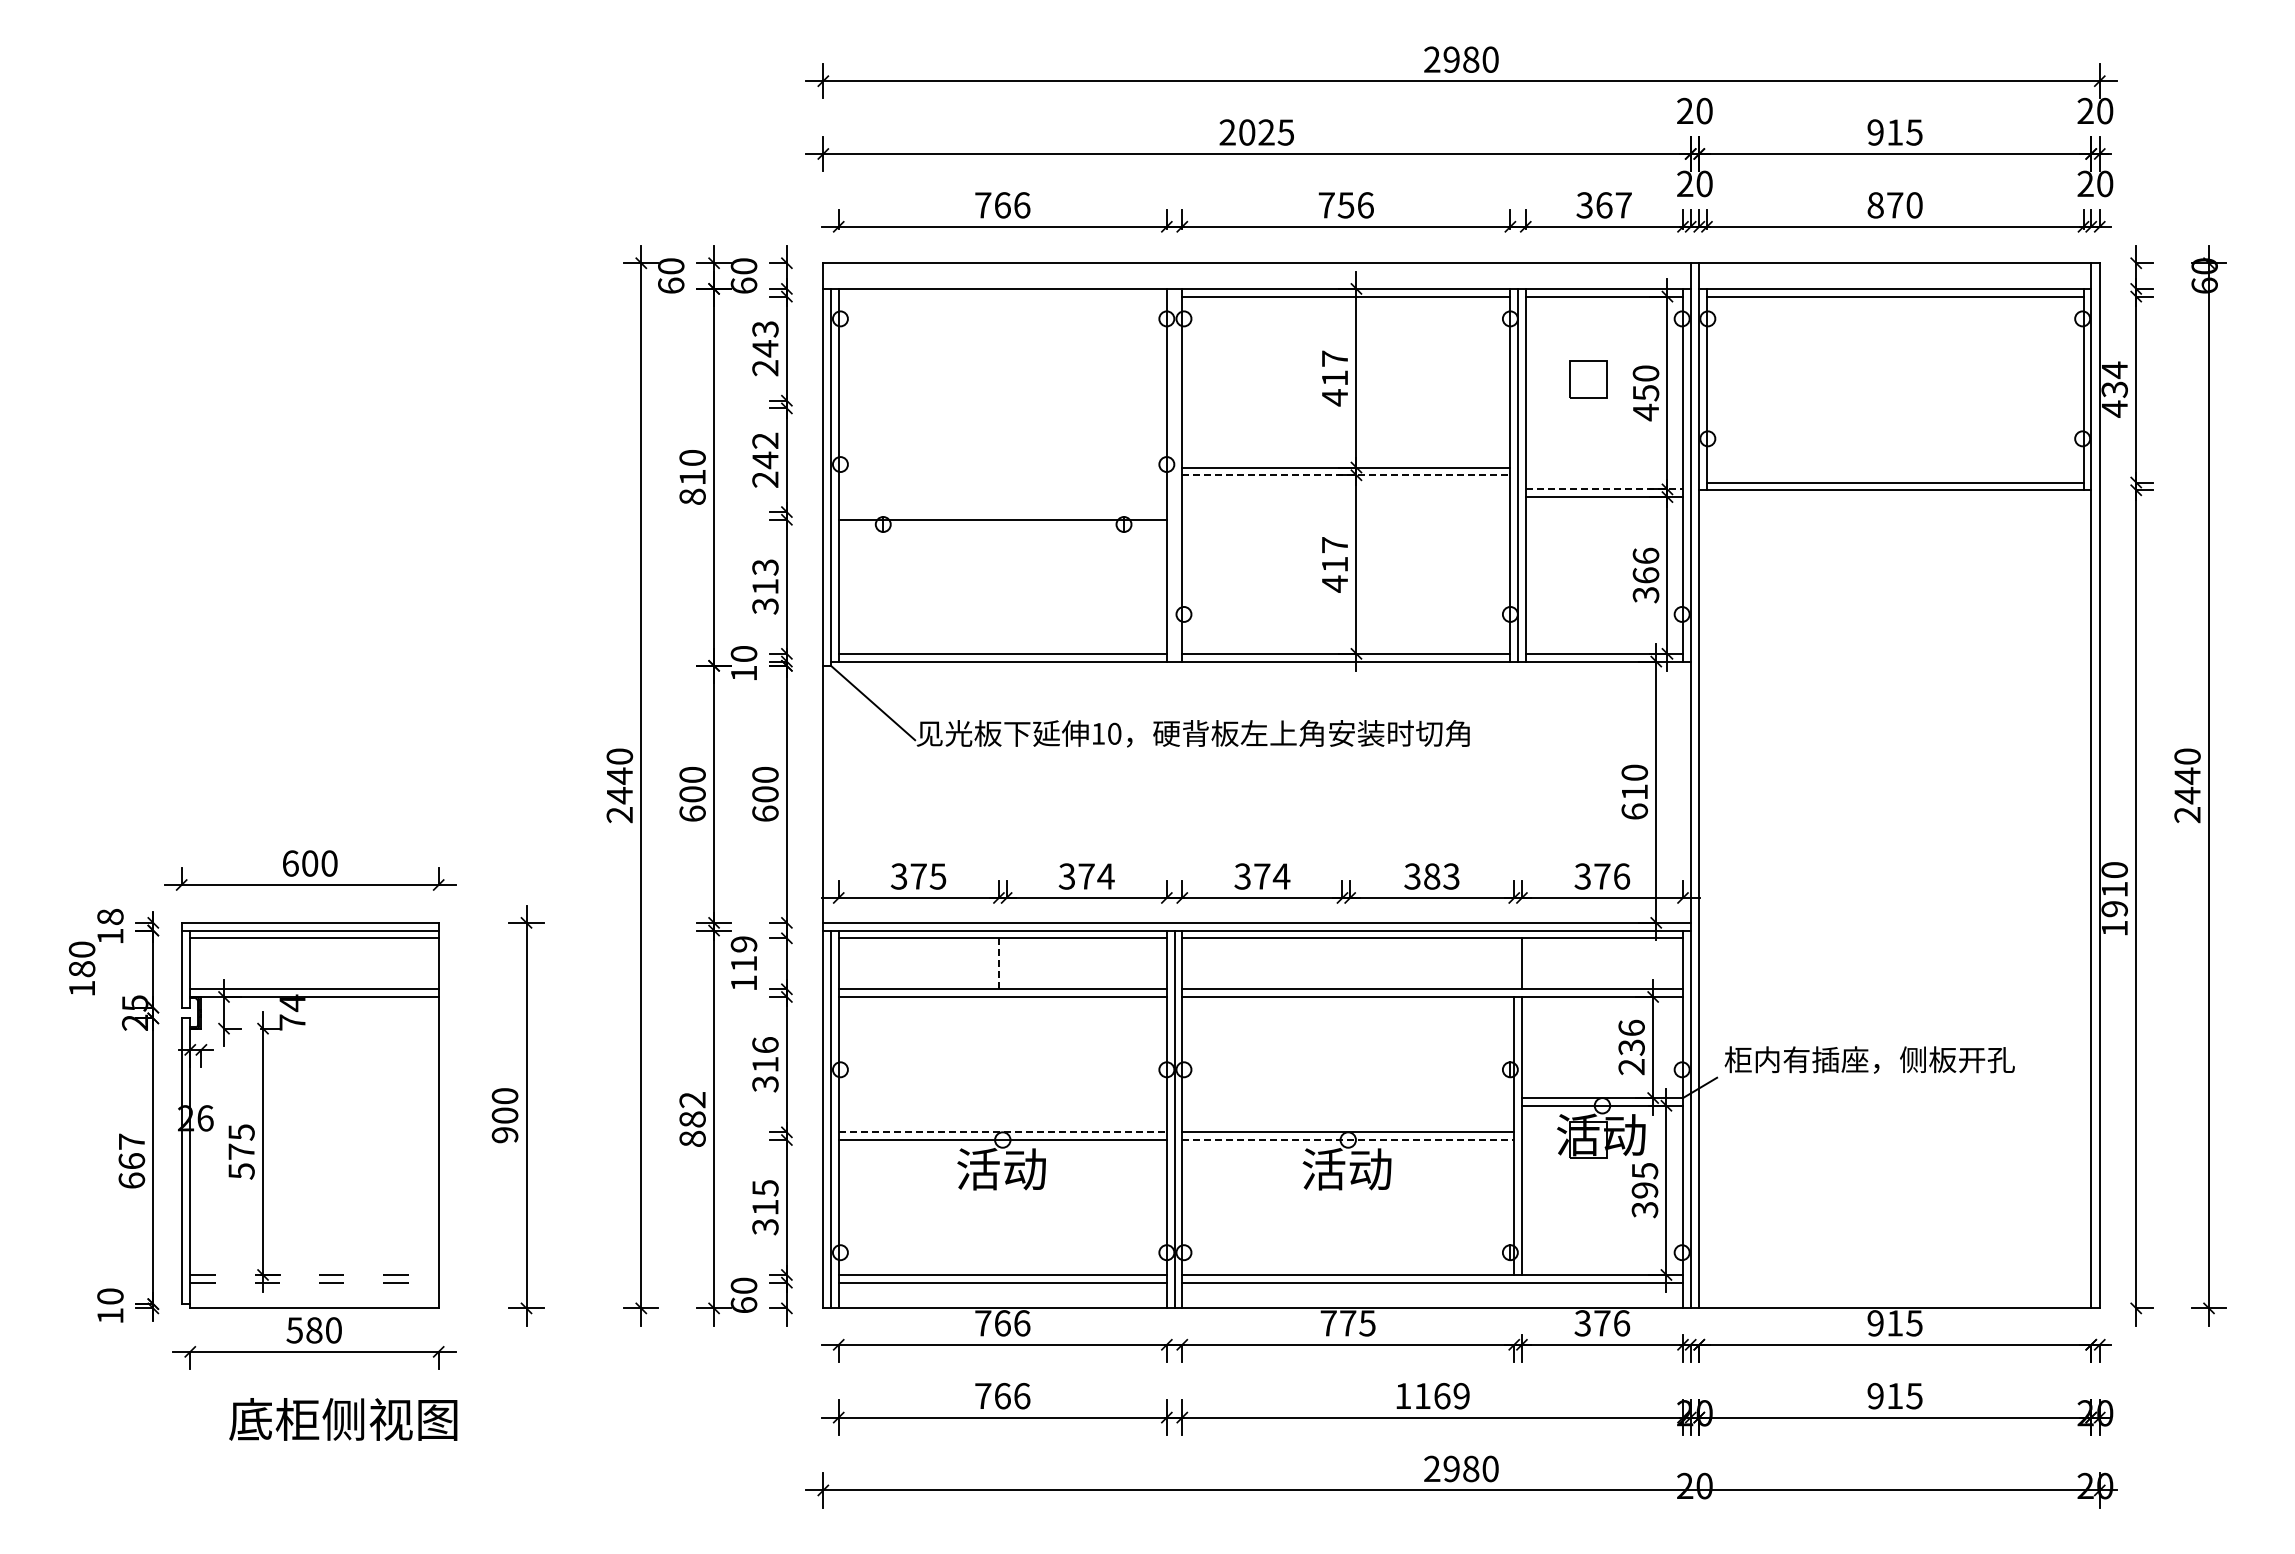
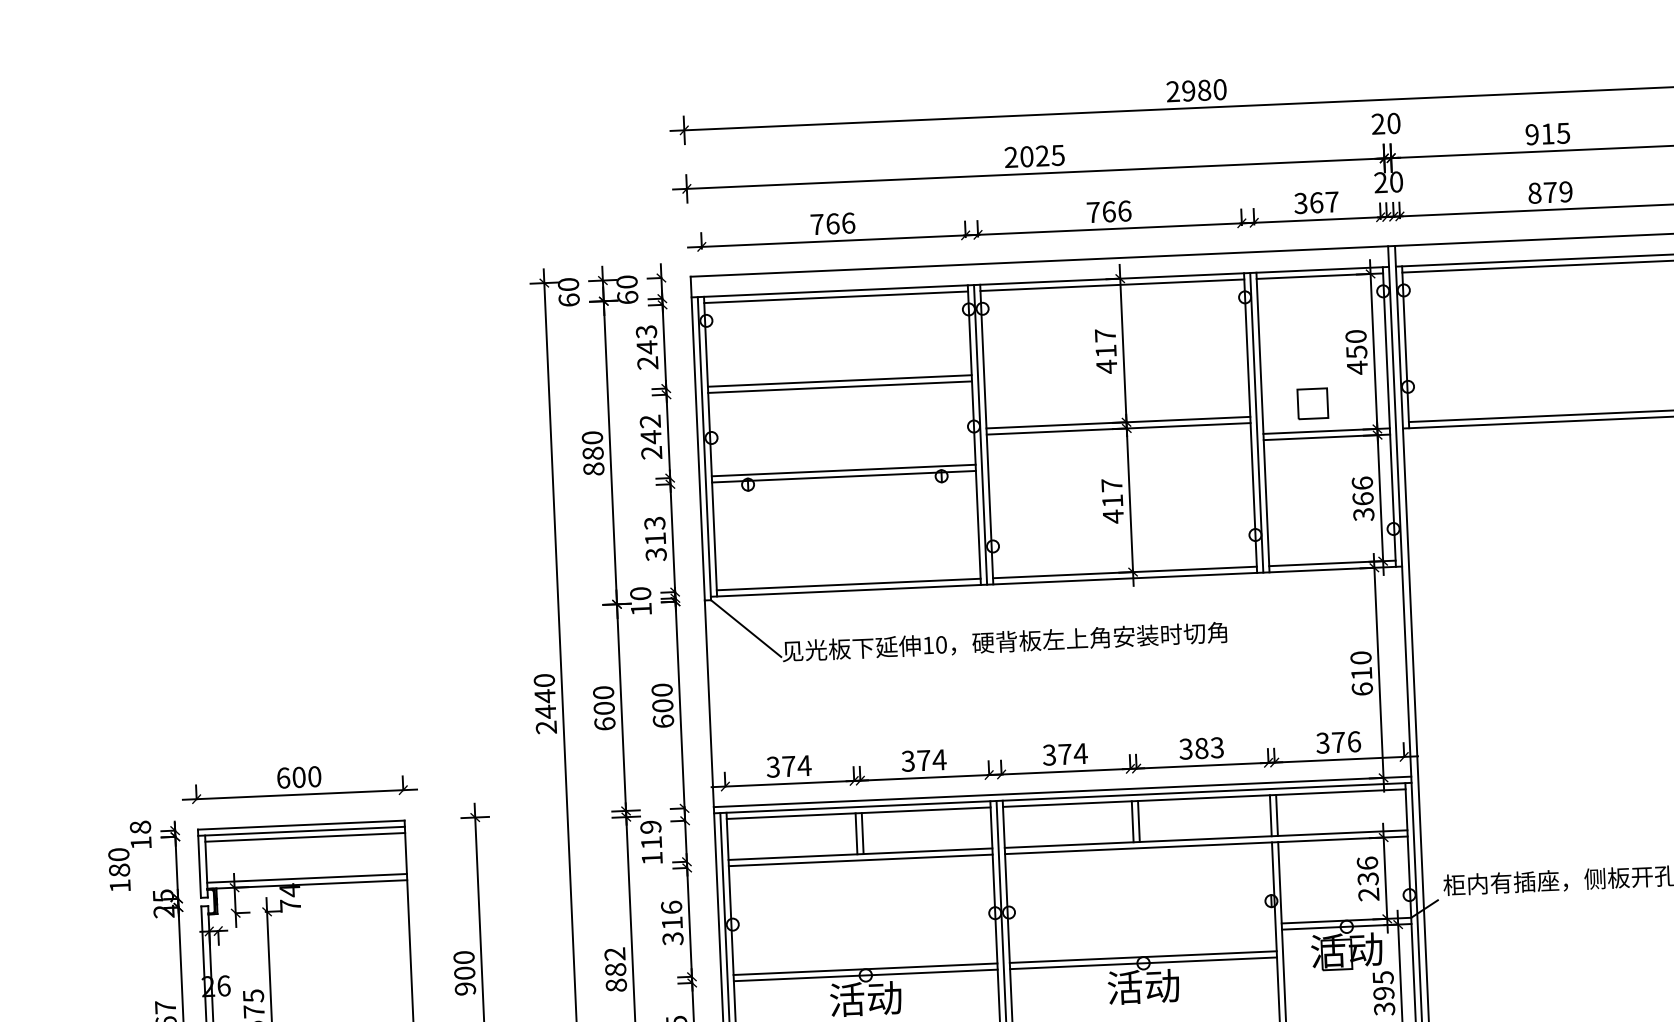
text: (1345, 205) -> (1108, 211), 756 -> 766
text: (1914, 205) -> (1566, 192), 870 -> 879
line: (1002, 296) -> (835, 297), added
part: (1588, 379) -> (1312, 403), moved
line: (1002, 400) -> (839, 380), added
line: (1002, 408) -> (839, 387), added
line: (1174, 474) -> (980, 434), added
line: (1346, 475) -> (1118, 429), dashed -> solid
text: (692, 477) -> (593, 453), 810 -> 880
line: (1604, 489) -> (1326, 431), dashed -> solid
line: (1002, 512) -> (843, 470), added
text: (937, 876) -> (804, 765), 375 -> 374
line: (998, 963) -> (856, 833), dashed -> solid
line: (1006, 963) -> (862, 833), added
line: (1342, 963) -> (1132, 821), added
line: (1350, 963) -> (1139, 821), added
line: (1514, 963) -> (1271, 815), added
line: (1003, 1132) -> (866, 969), dashed -> solid
line: (1348, 1140) -> (1143, 963), dashed -> solid

